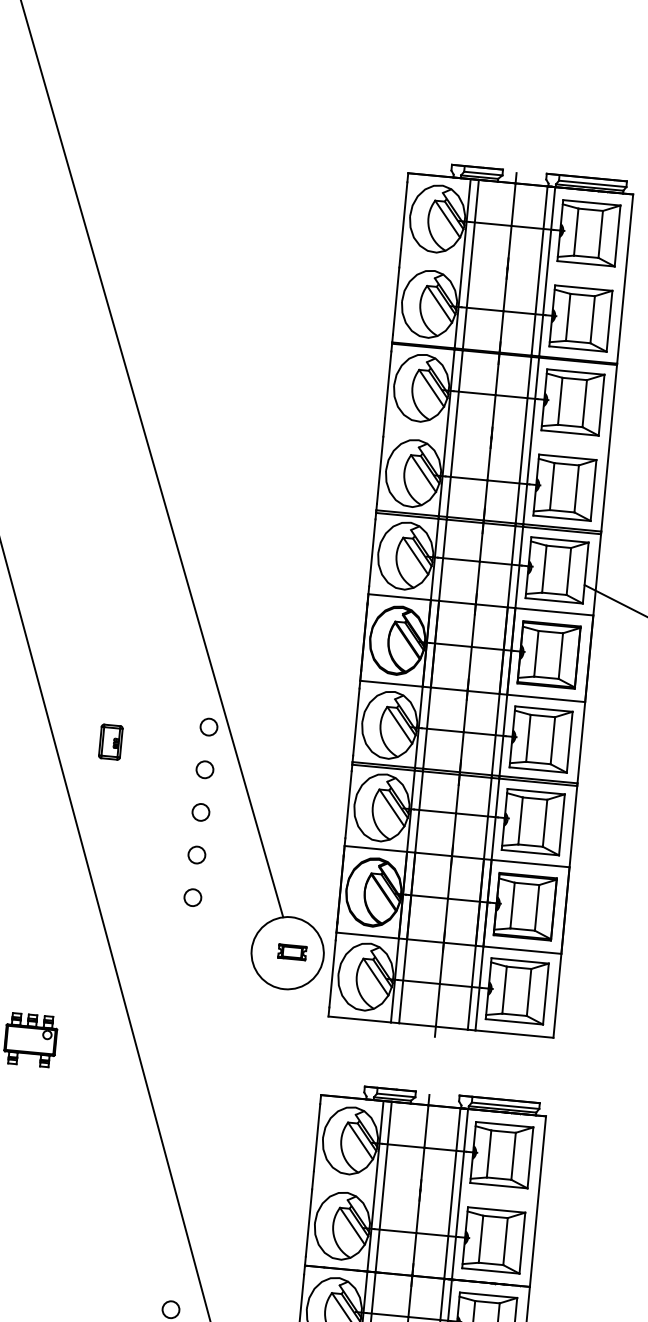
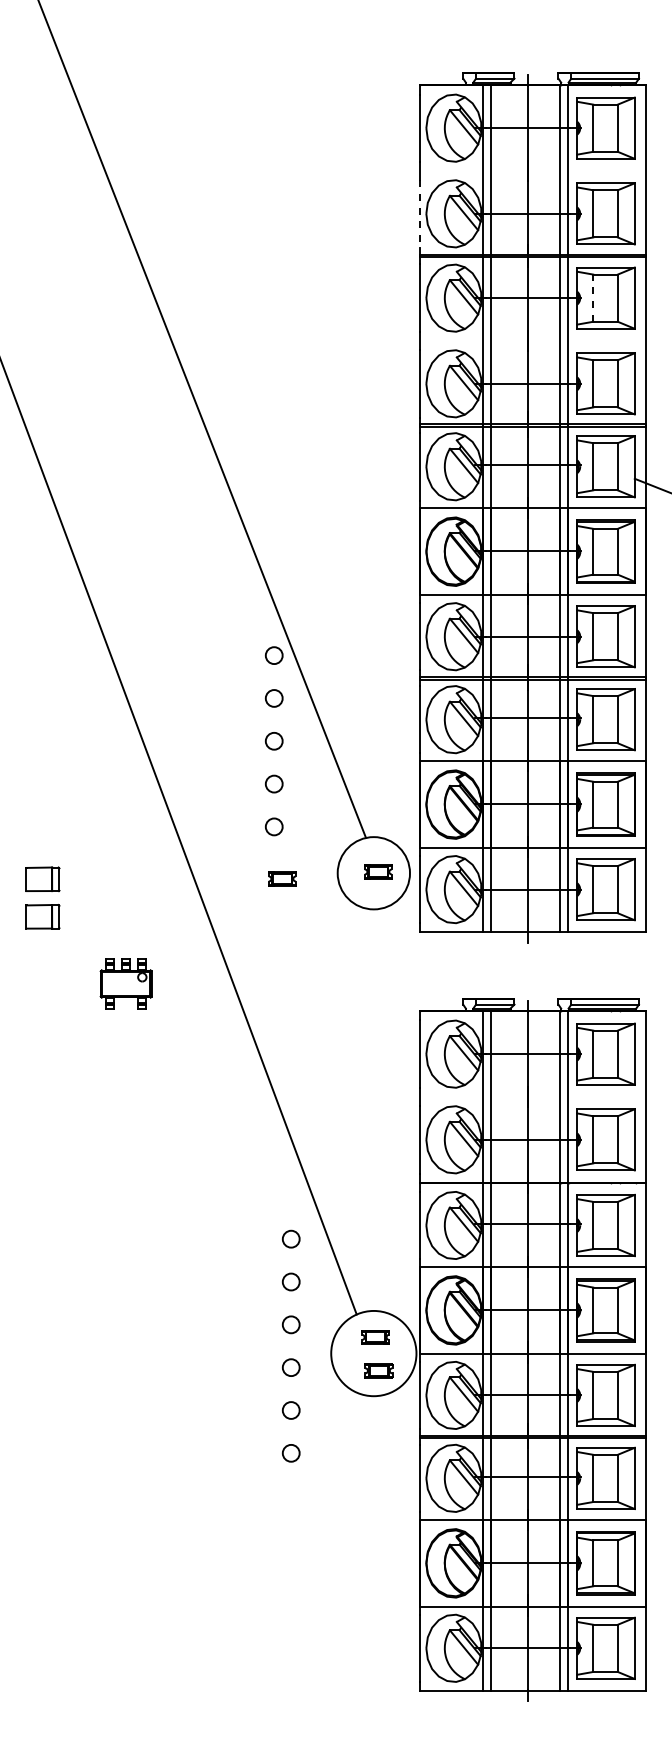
line: (396, 300) -> (420, 213), solid -> dashed
line: (560, 401) -> (593, 298), solid -> dashed
part: (110, 741) -> (177, 679), removed
part: (196, 949) -> (282, 878), added

